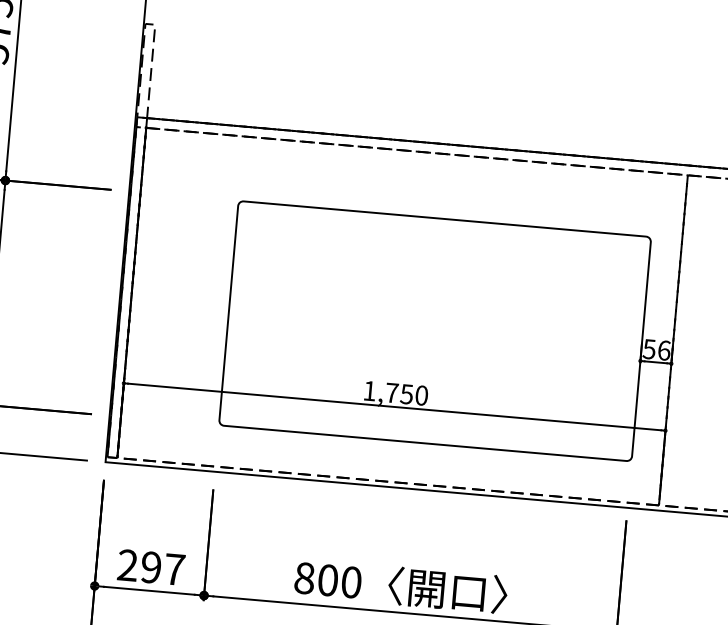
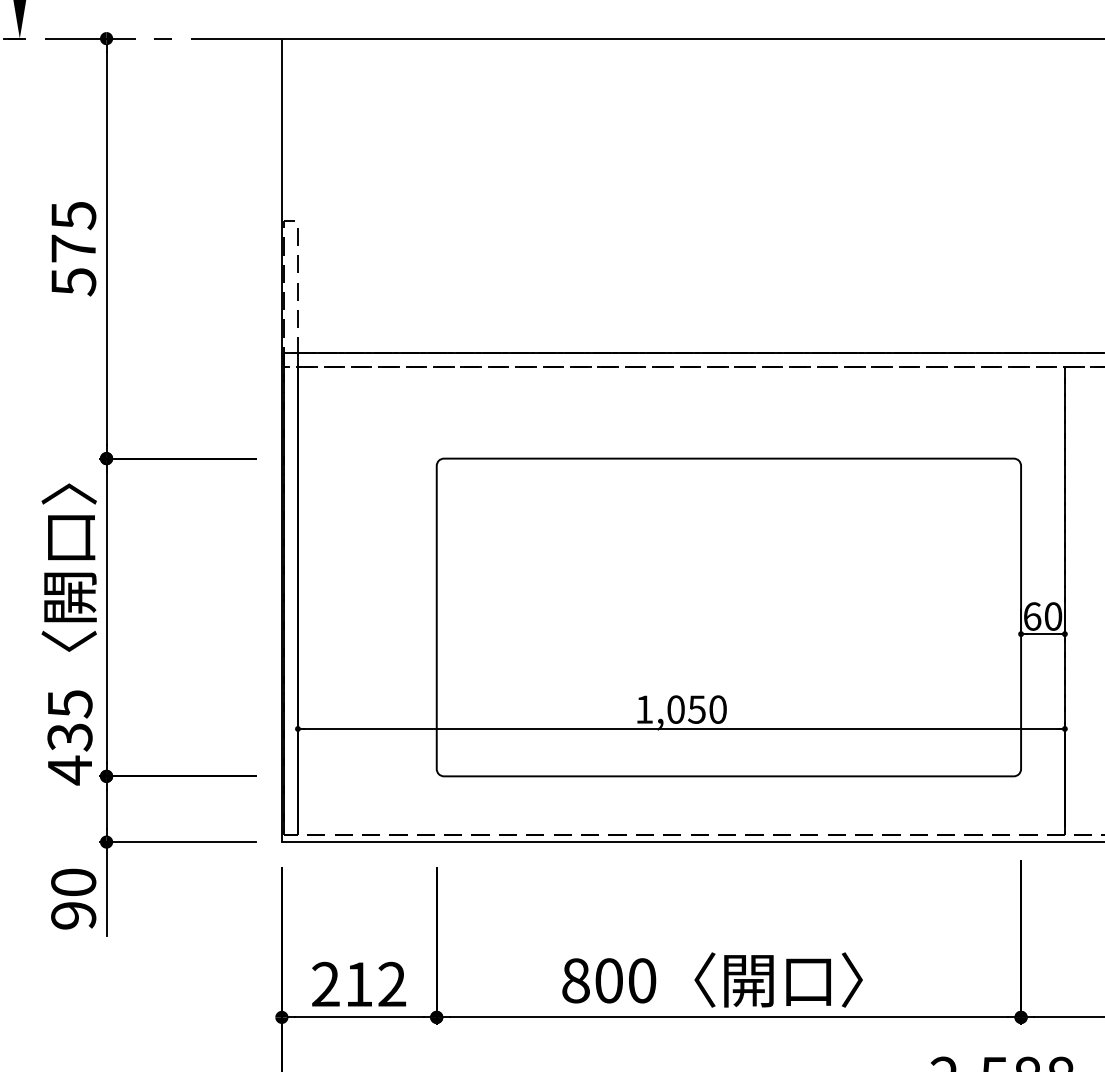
text: (656, 349) -> (1042, 616), 56 -> 60
text: (391, 392) -> (675, 709), 1,750 -> 1,050
text: (162, 568) -> (375, 984), 297 -> 212

